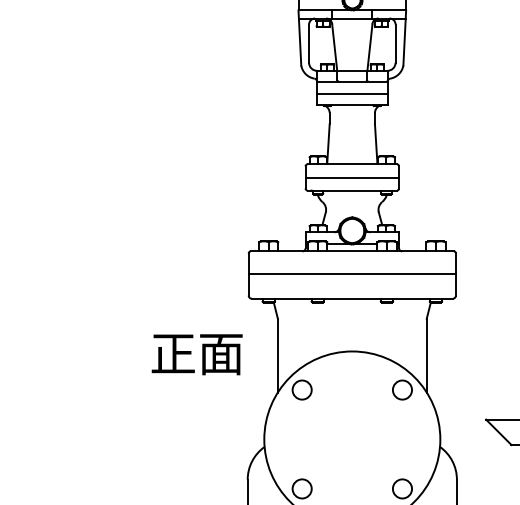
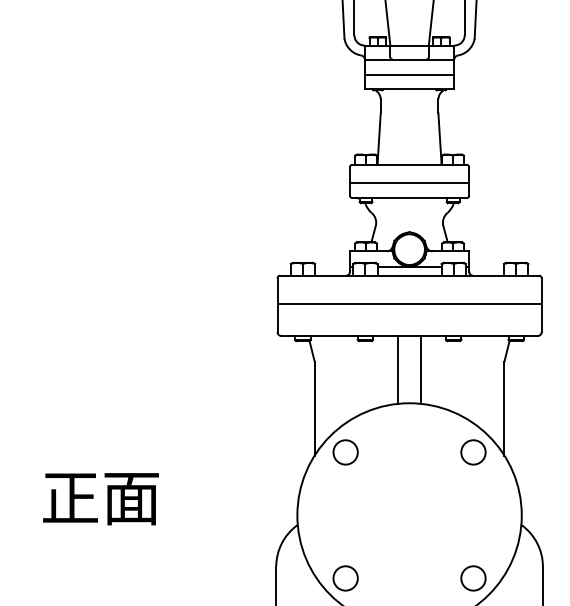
line: (343, 324) -> (398, 368), added
line: (361, 324) -> (421, 368), added
text: (196, 354) -> (100, 498), moved

